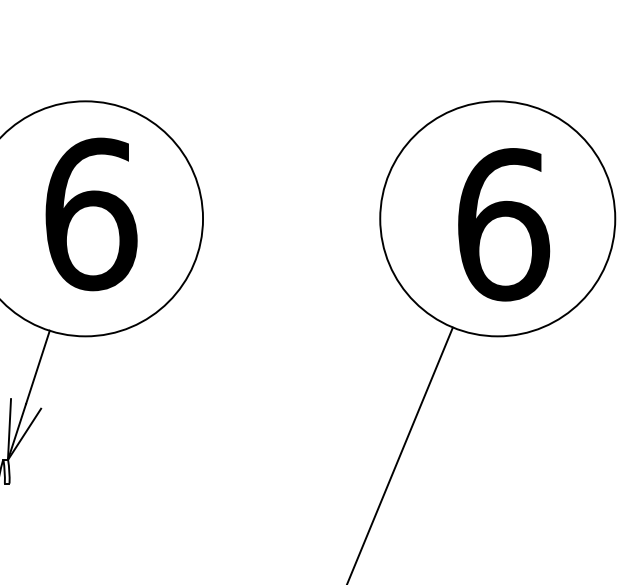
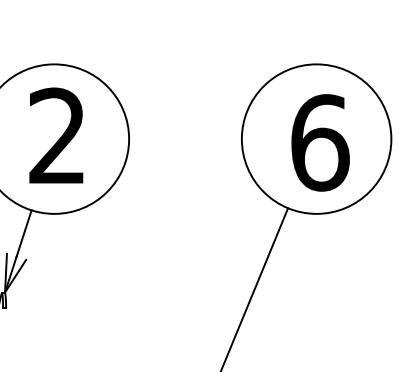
text: (92, 214) -> (58, 136), 6 -> 2

